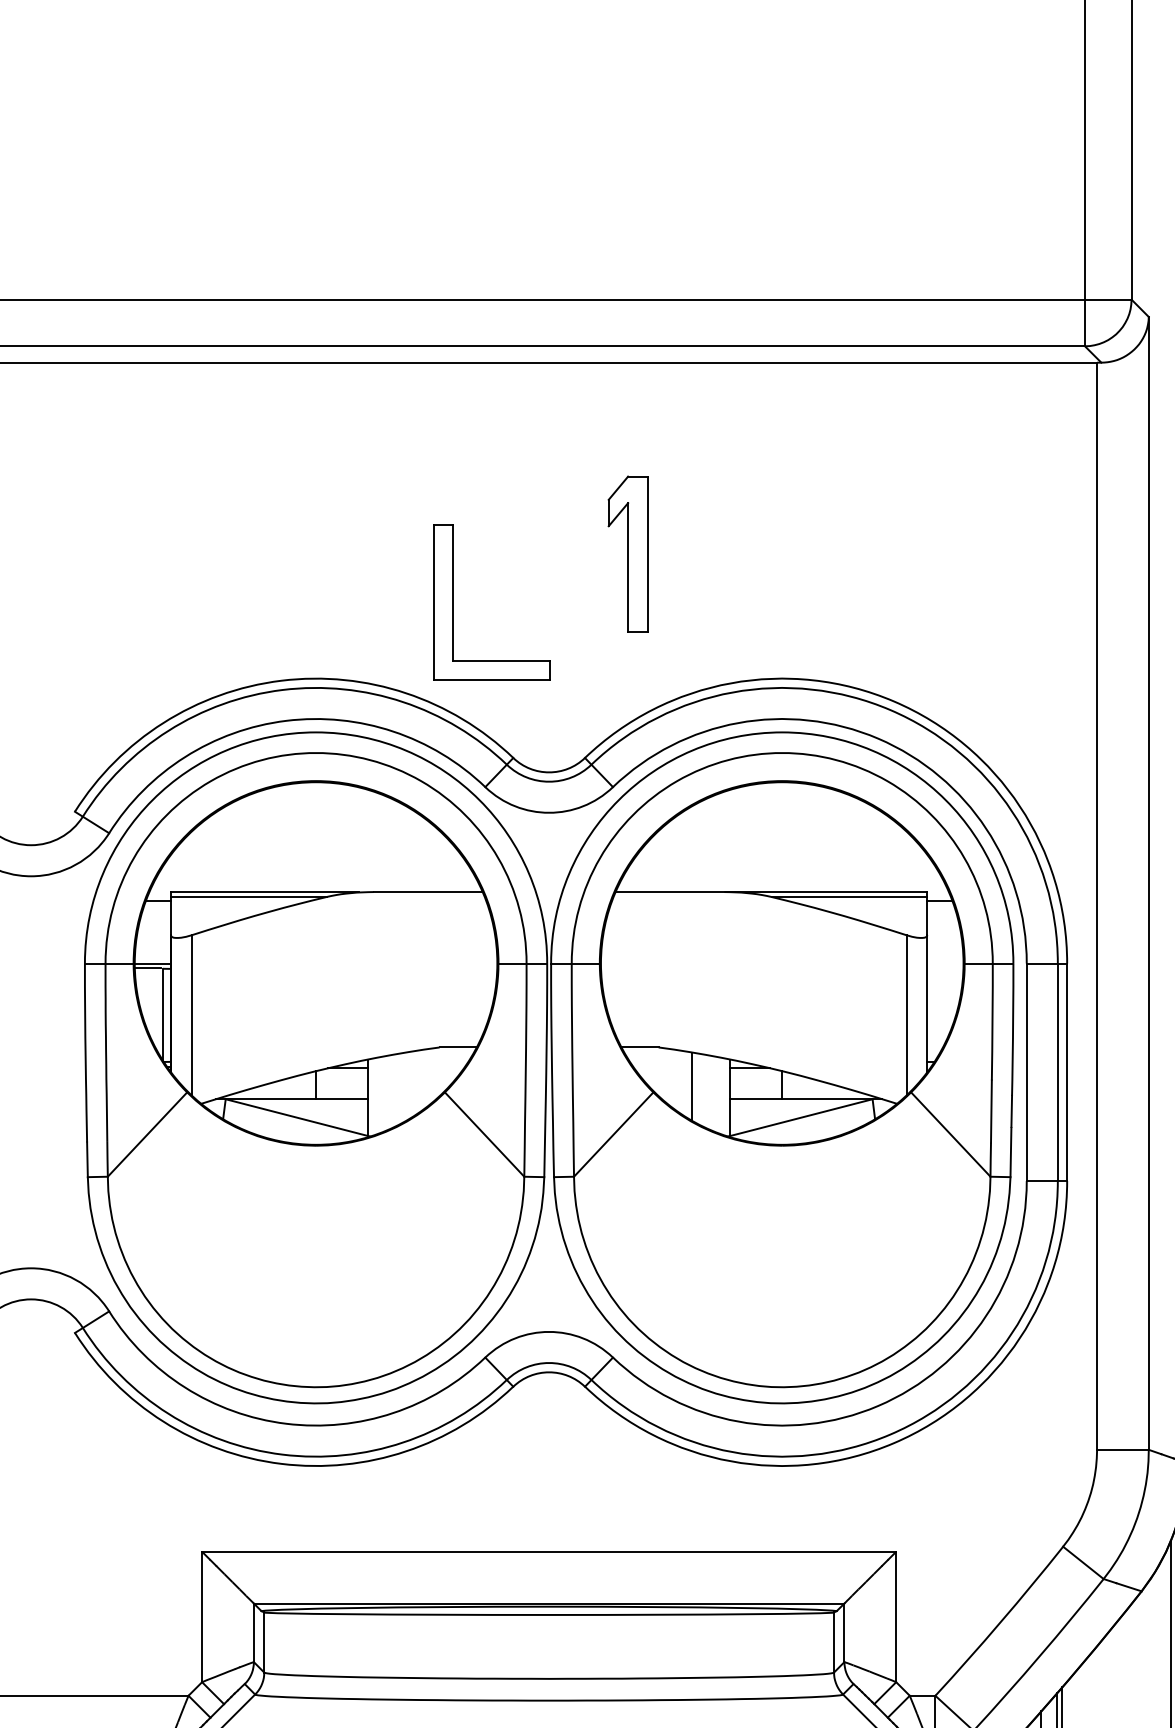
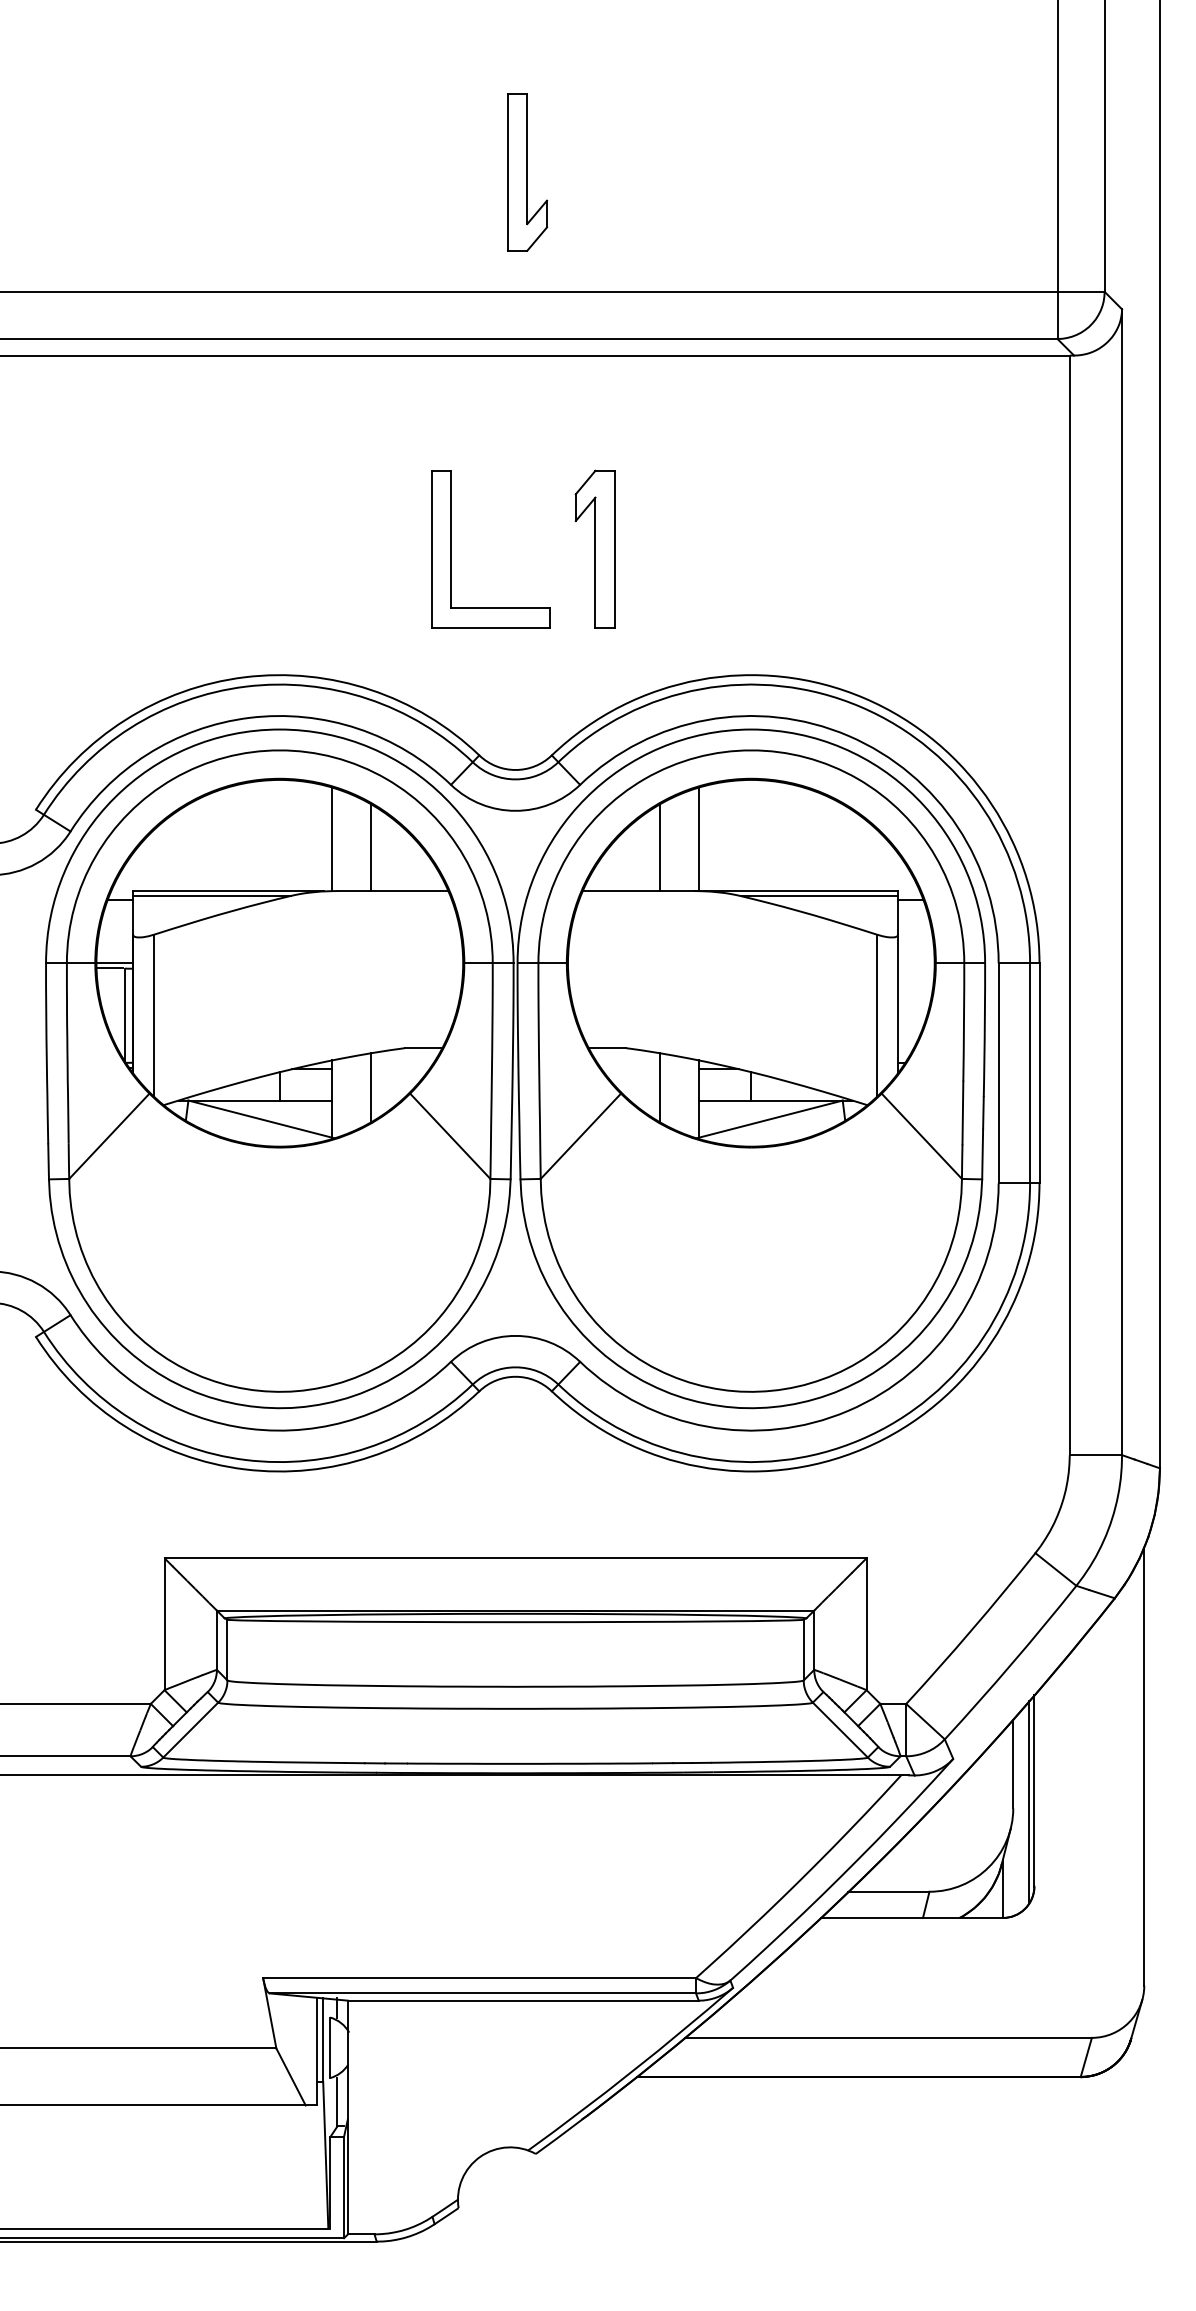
part: (560, 181) -> (527, 172), added
part: (453, 602) -> (451, 549), moved
line: (368, 841) -> (332, 839), added
line: (730, 841) -> (698, 839), added
line: (405, 849) -> (370, 847), added
line: (692, 849) -> (660, 847), added
line: (405, 1086) -> (370, 1087), added

